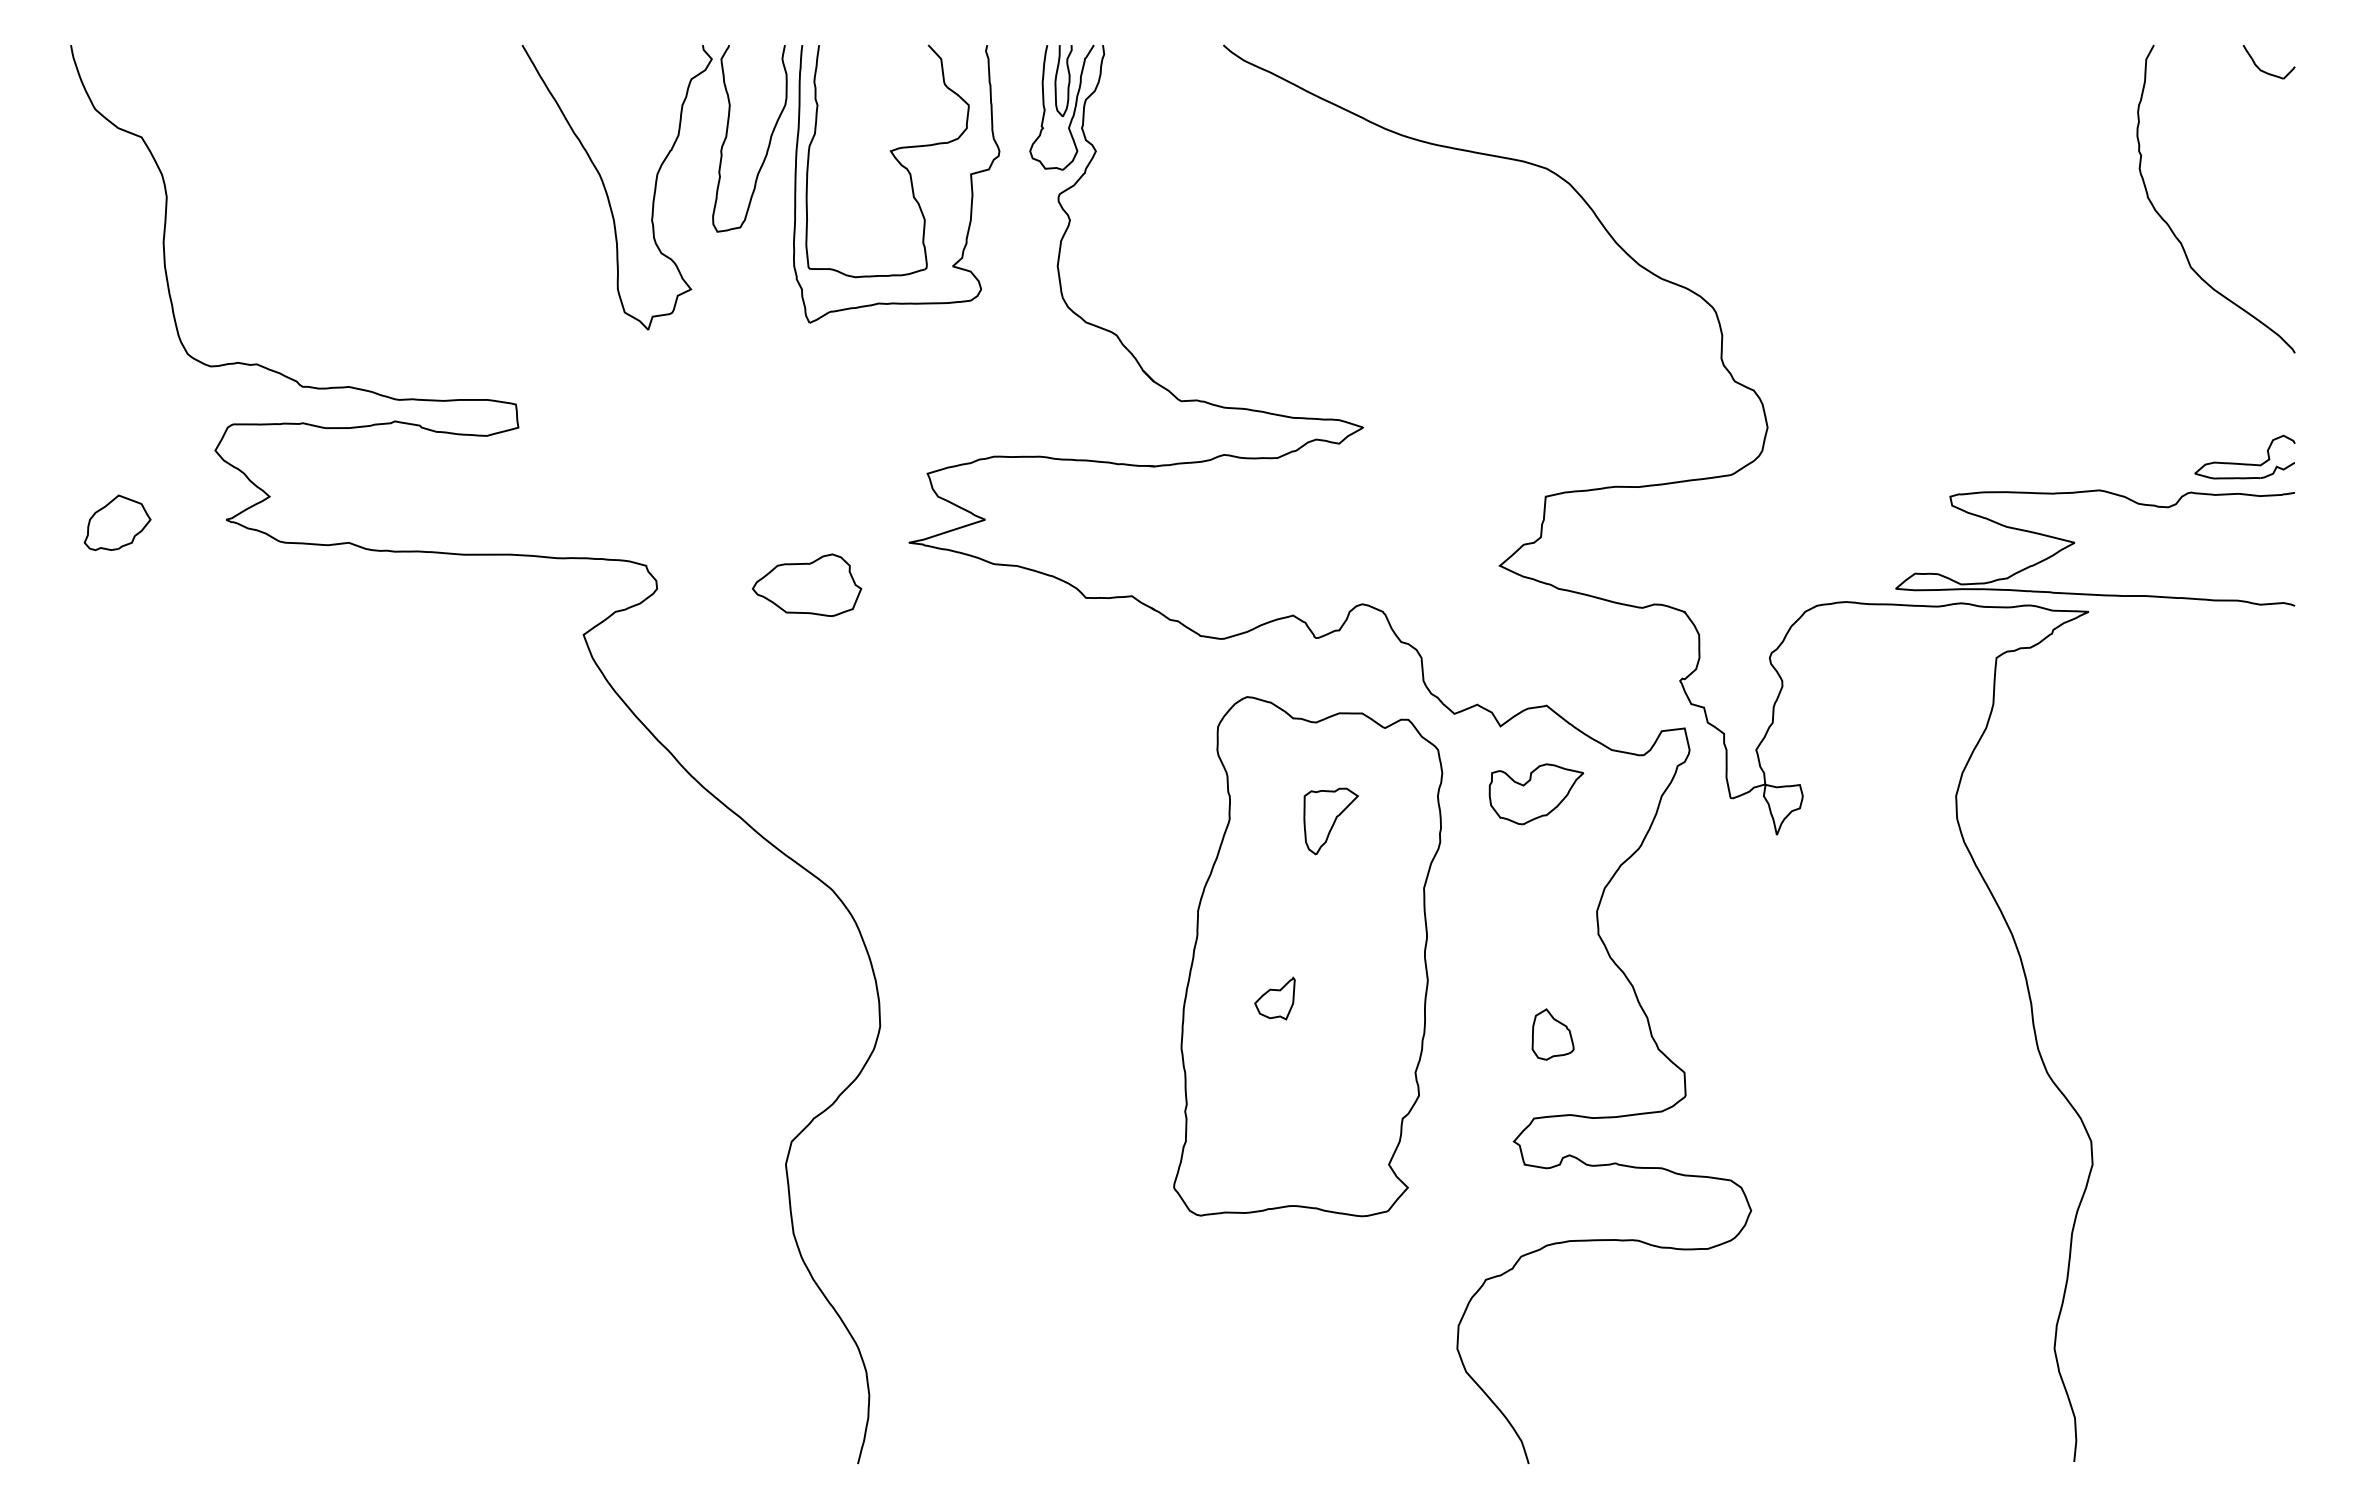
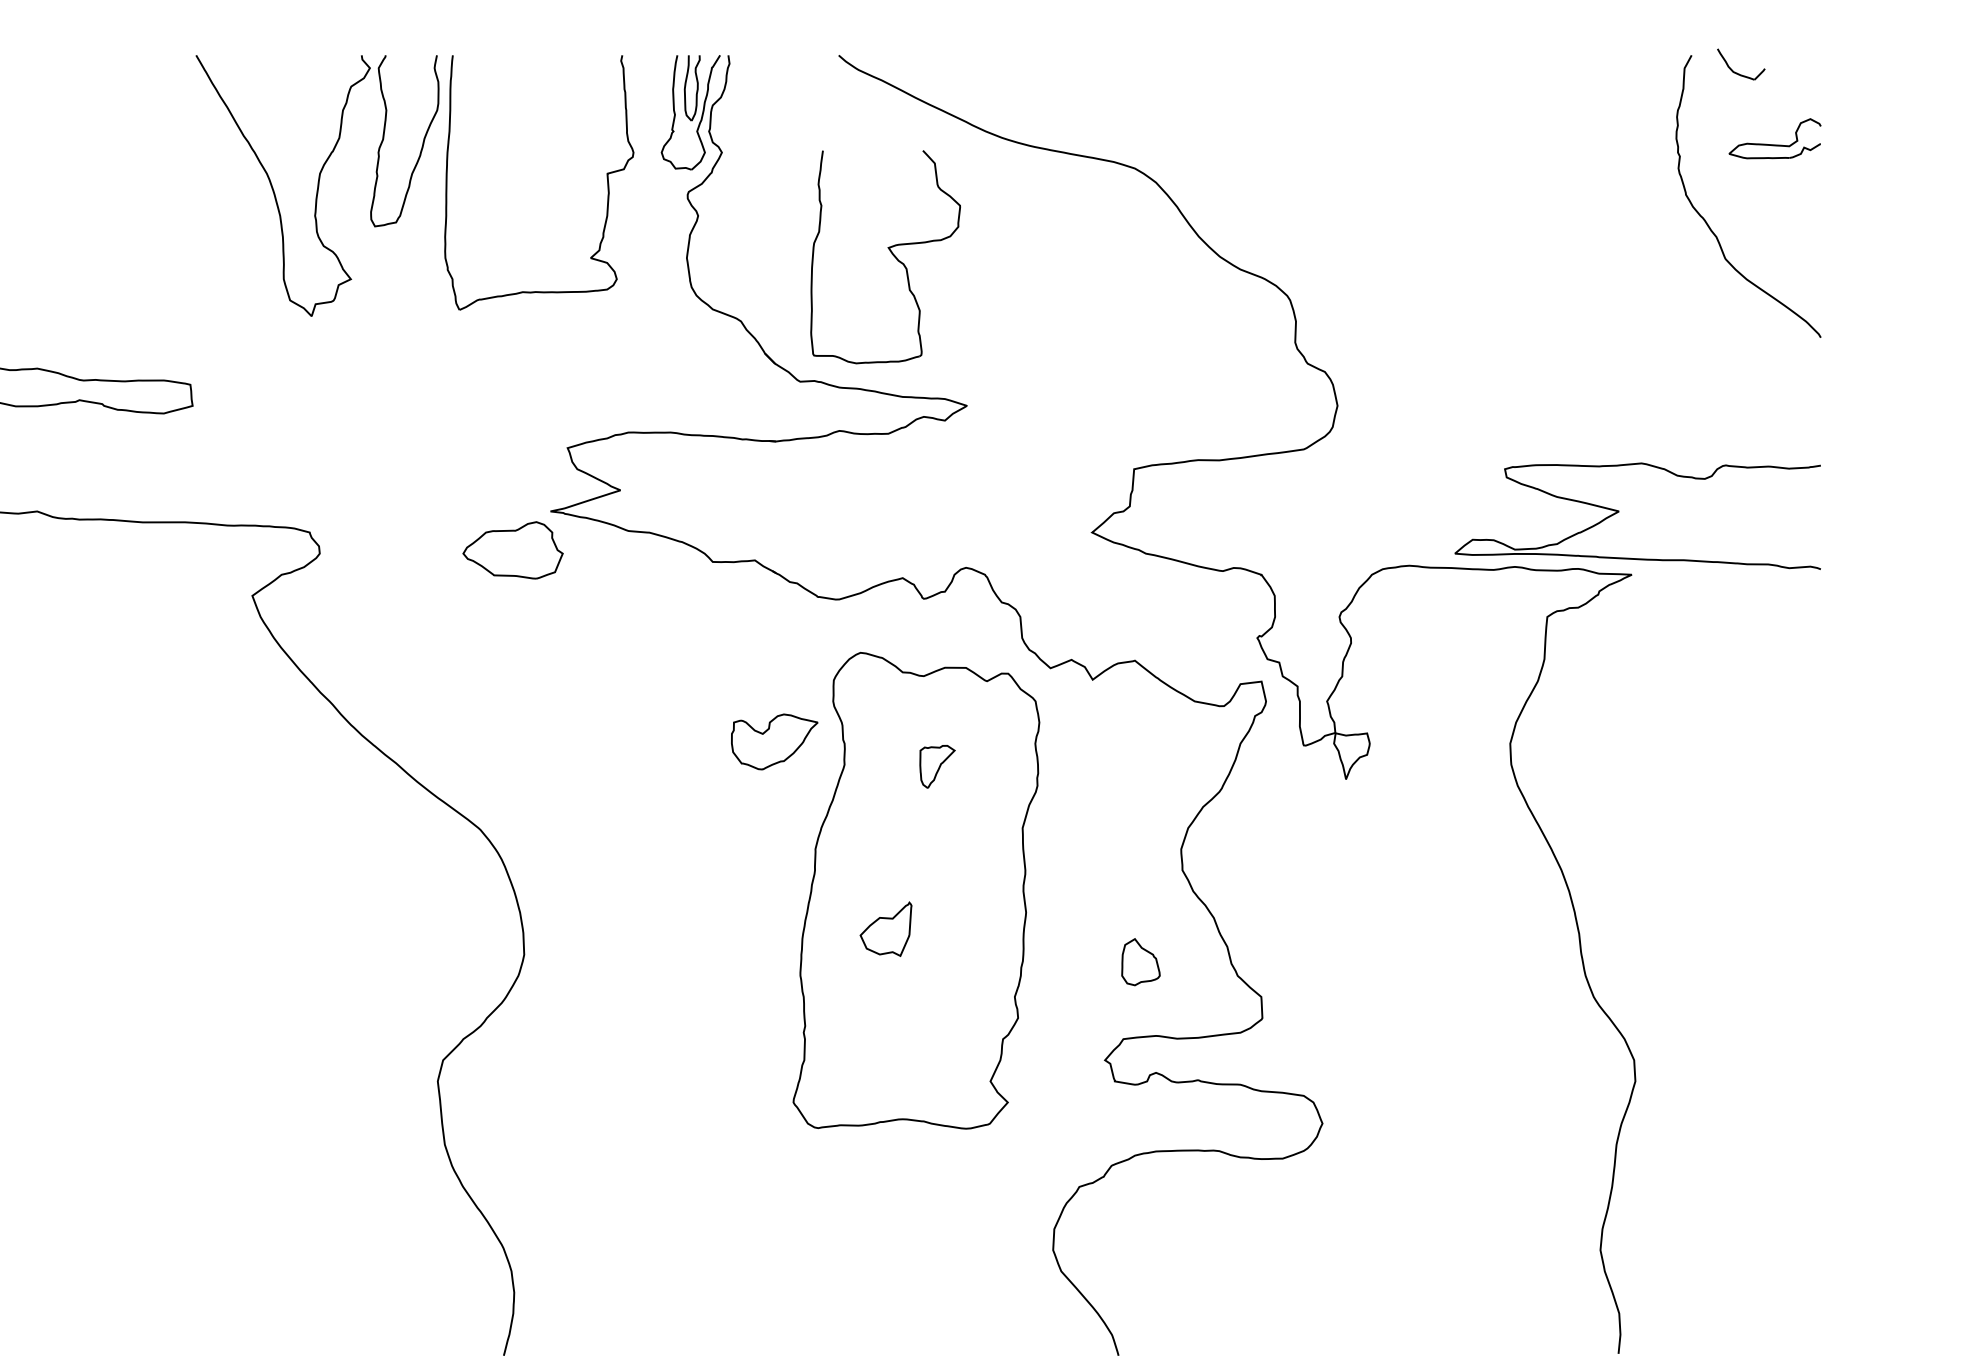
part: (2263, 70) -> (1736, 72), moved
part: (893, 157) -> (891, 253), moved
part: (2244, 463) -> (1774, 144), moved
part: (807, 584) -> (513, 549), moved
part: (1536, 794) -> (774, 742), moved
part: (1330, 821) -> (936, 766), size x0.7
part: (1274, 998) -> (885, 929), size x1.4

